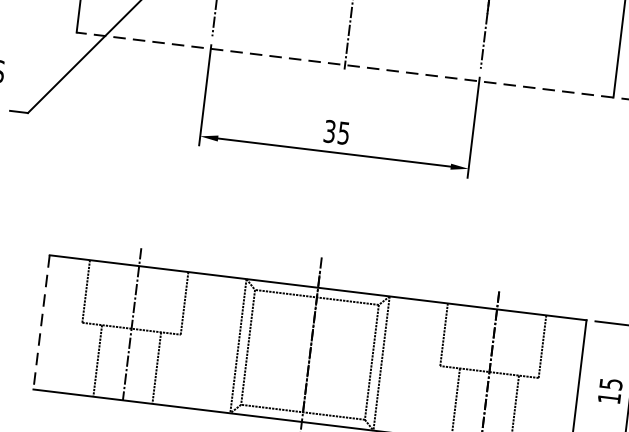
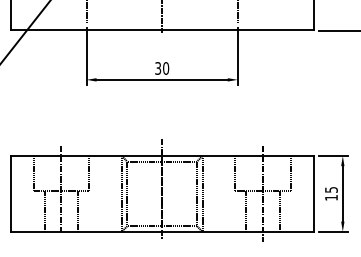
line: (343, 64) -> (161, 30), dashed -> solid
text: (344, 133) -> (166, 68), 35 -> 30
line: (41, 321) -> (10, 193), dashed -> solid

